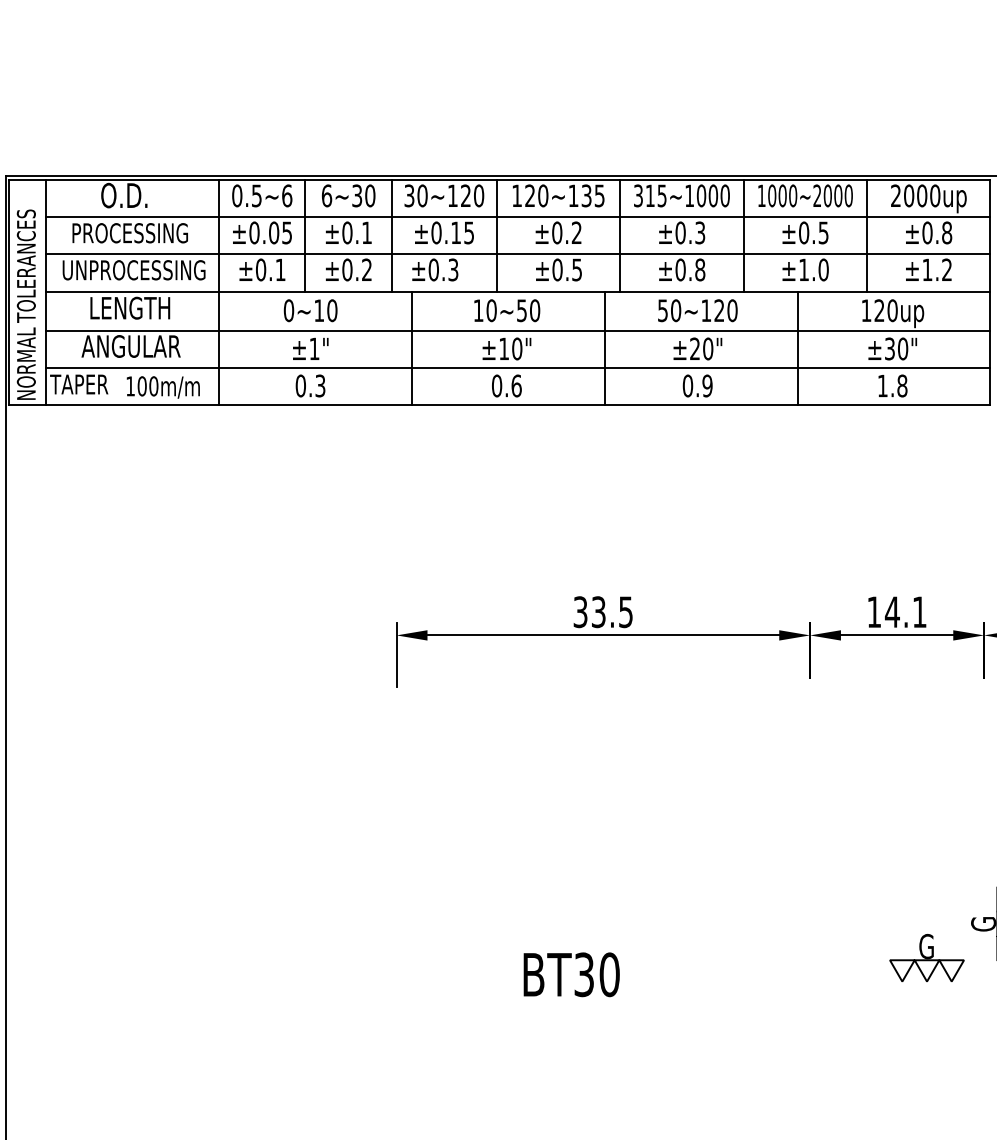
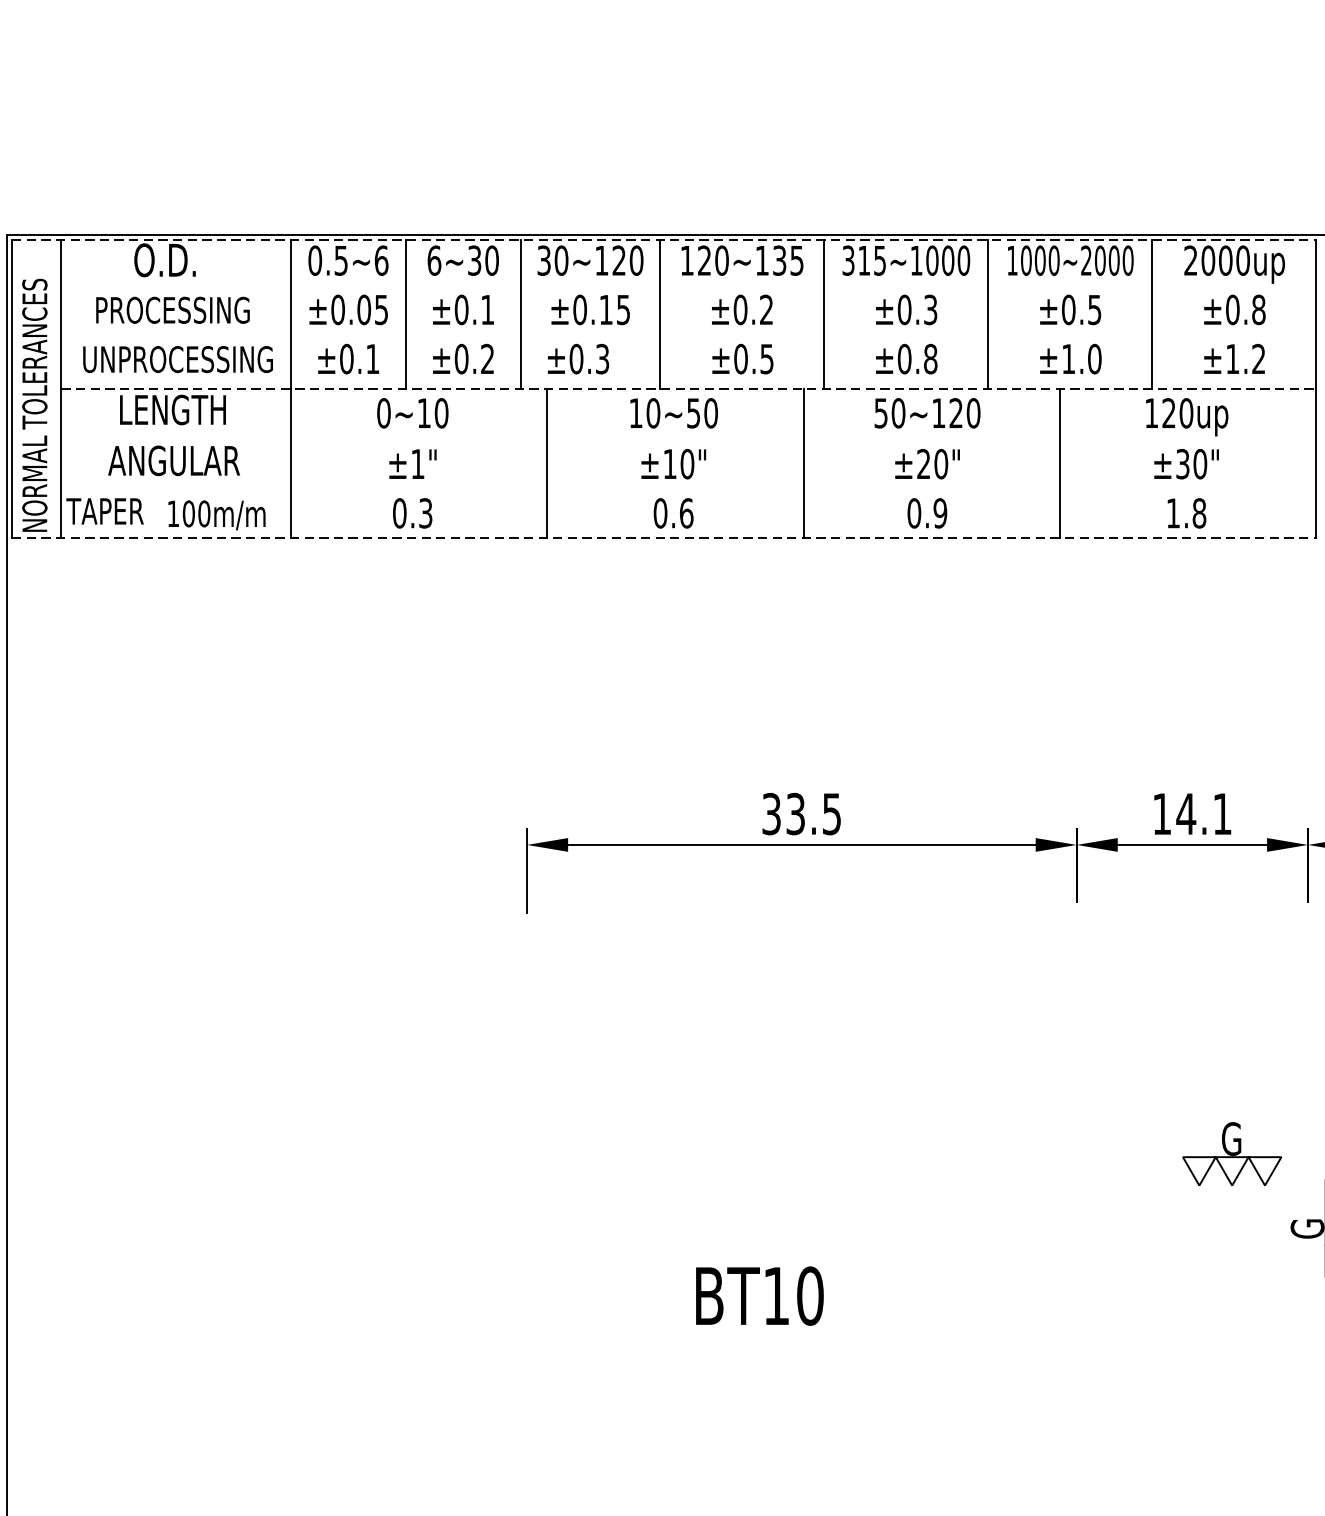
line: (499, 180) -> (663, 240), solid -> dashed
line: (518, 217) -> (689, 289), removed
line: (518, 254) -> (689, 338), removed
line: (518, 292) -> (689, 389), solid -> dashed
line: (518, 330) -> (689, 439), removed
line: (518, 367) -> (689, 488), removed
line: (499, 404) -> (663, 537), solid -> dashed
part: (926, 958) -> (1231, 1154), moved
text: (583, 974) -> (775, 1295), BT30 -> BT10

